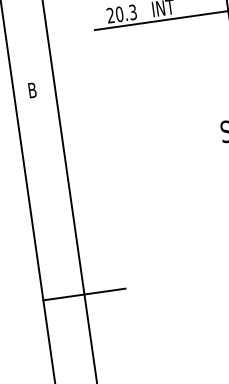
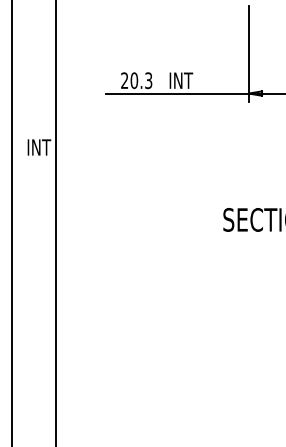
text: (40, 89) -> (40, 147), B -> INT
line: (84, 294) -> (55, 369), removed

